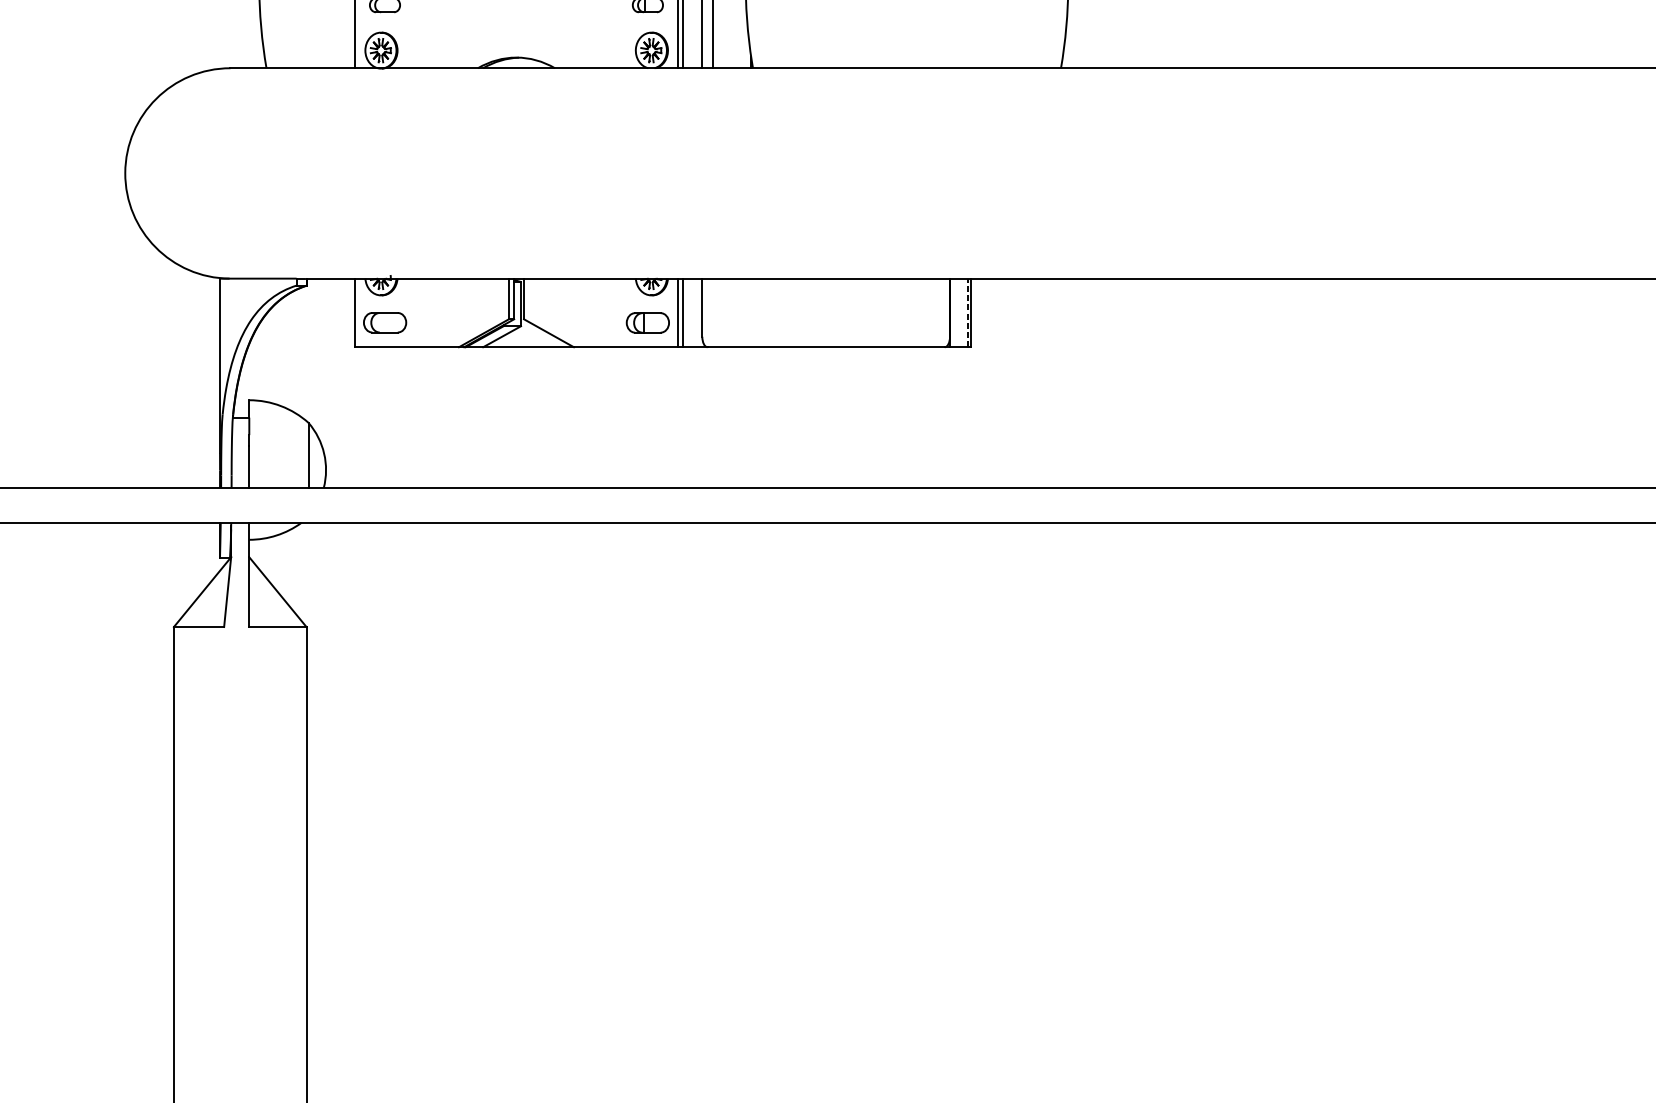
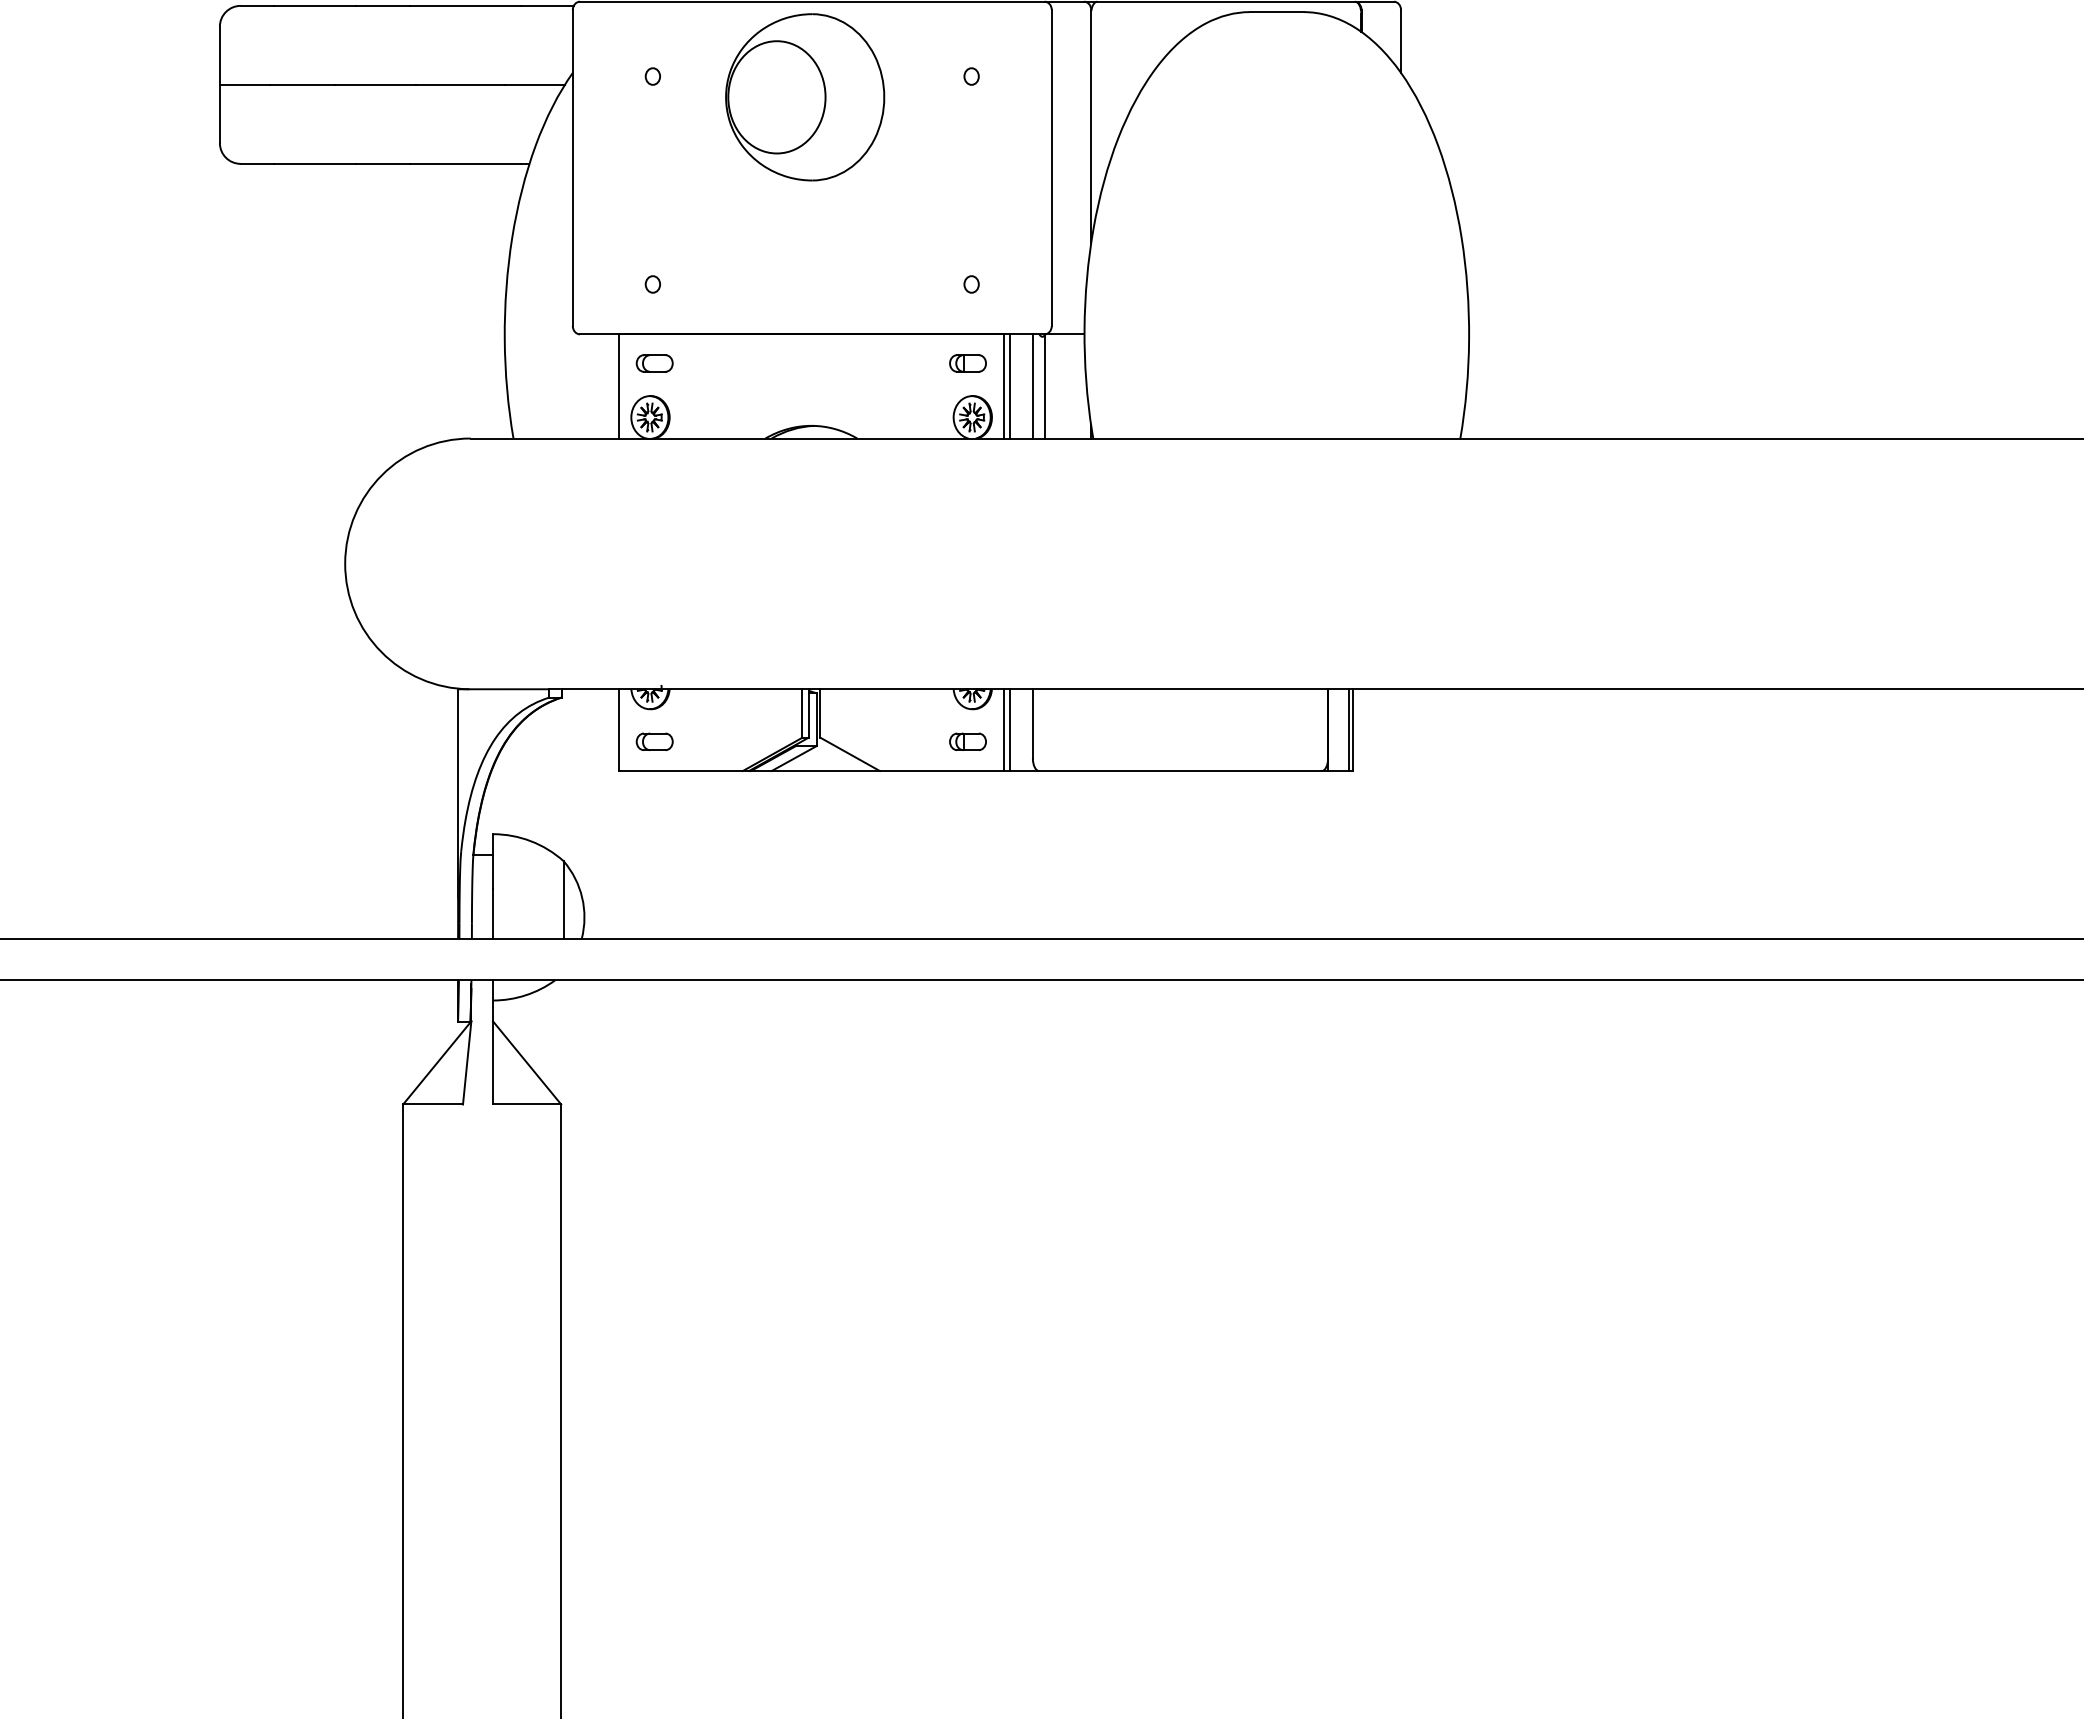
line: (967, 313) -> (1348, 730), dashed -> solid
part: (384, 322) -> (654, 741), size x0.71
part: (647, 322) -> (967, 741), size x0.71

